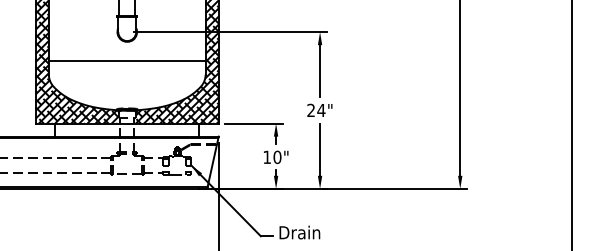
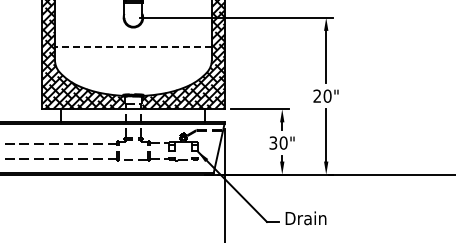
line: (126, 61) -> (132, 47), solid -> dashed
text: (321, 110) -> (327, 96), 24" -> 20"
text: (266, 157) -> (272, 143), 10" -> 30"

